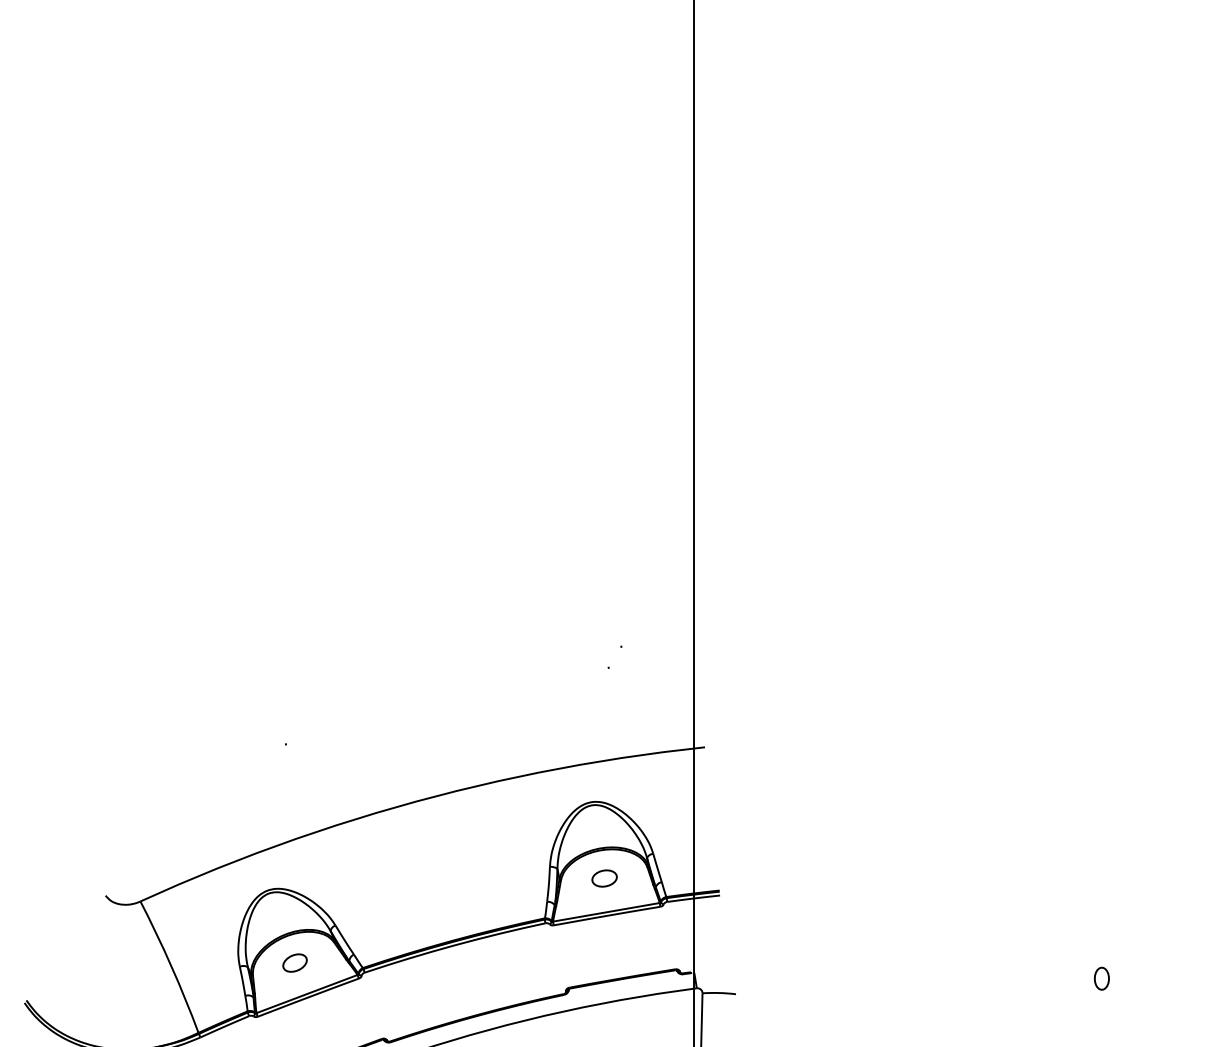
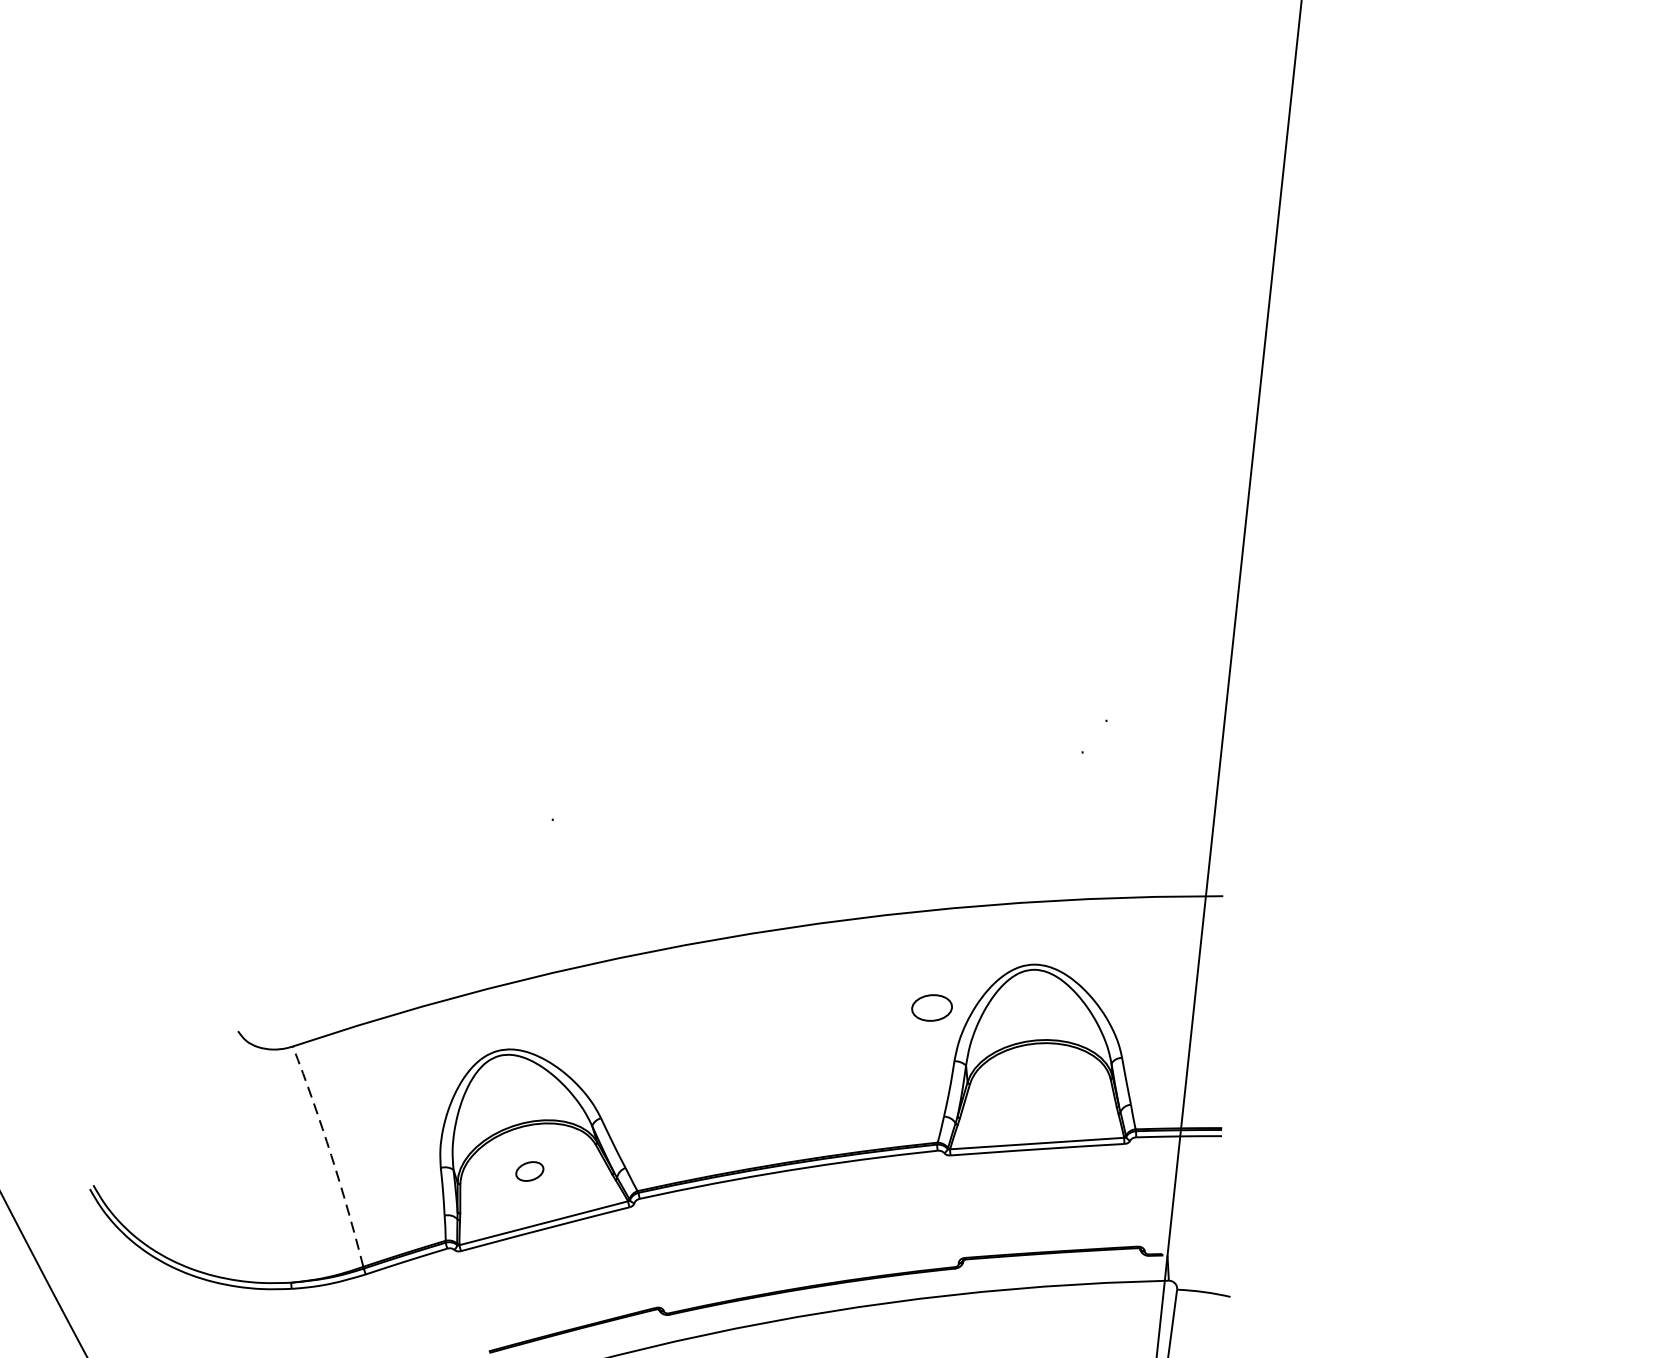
part: (604, 878) -> (931, 1007), moved
part: (294, 962) -> (529, 1170), size x0.7
arc: (171, 966) -> (331, 1155), solid -> dashed

